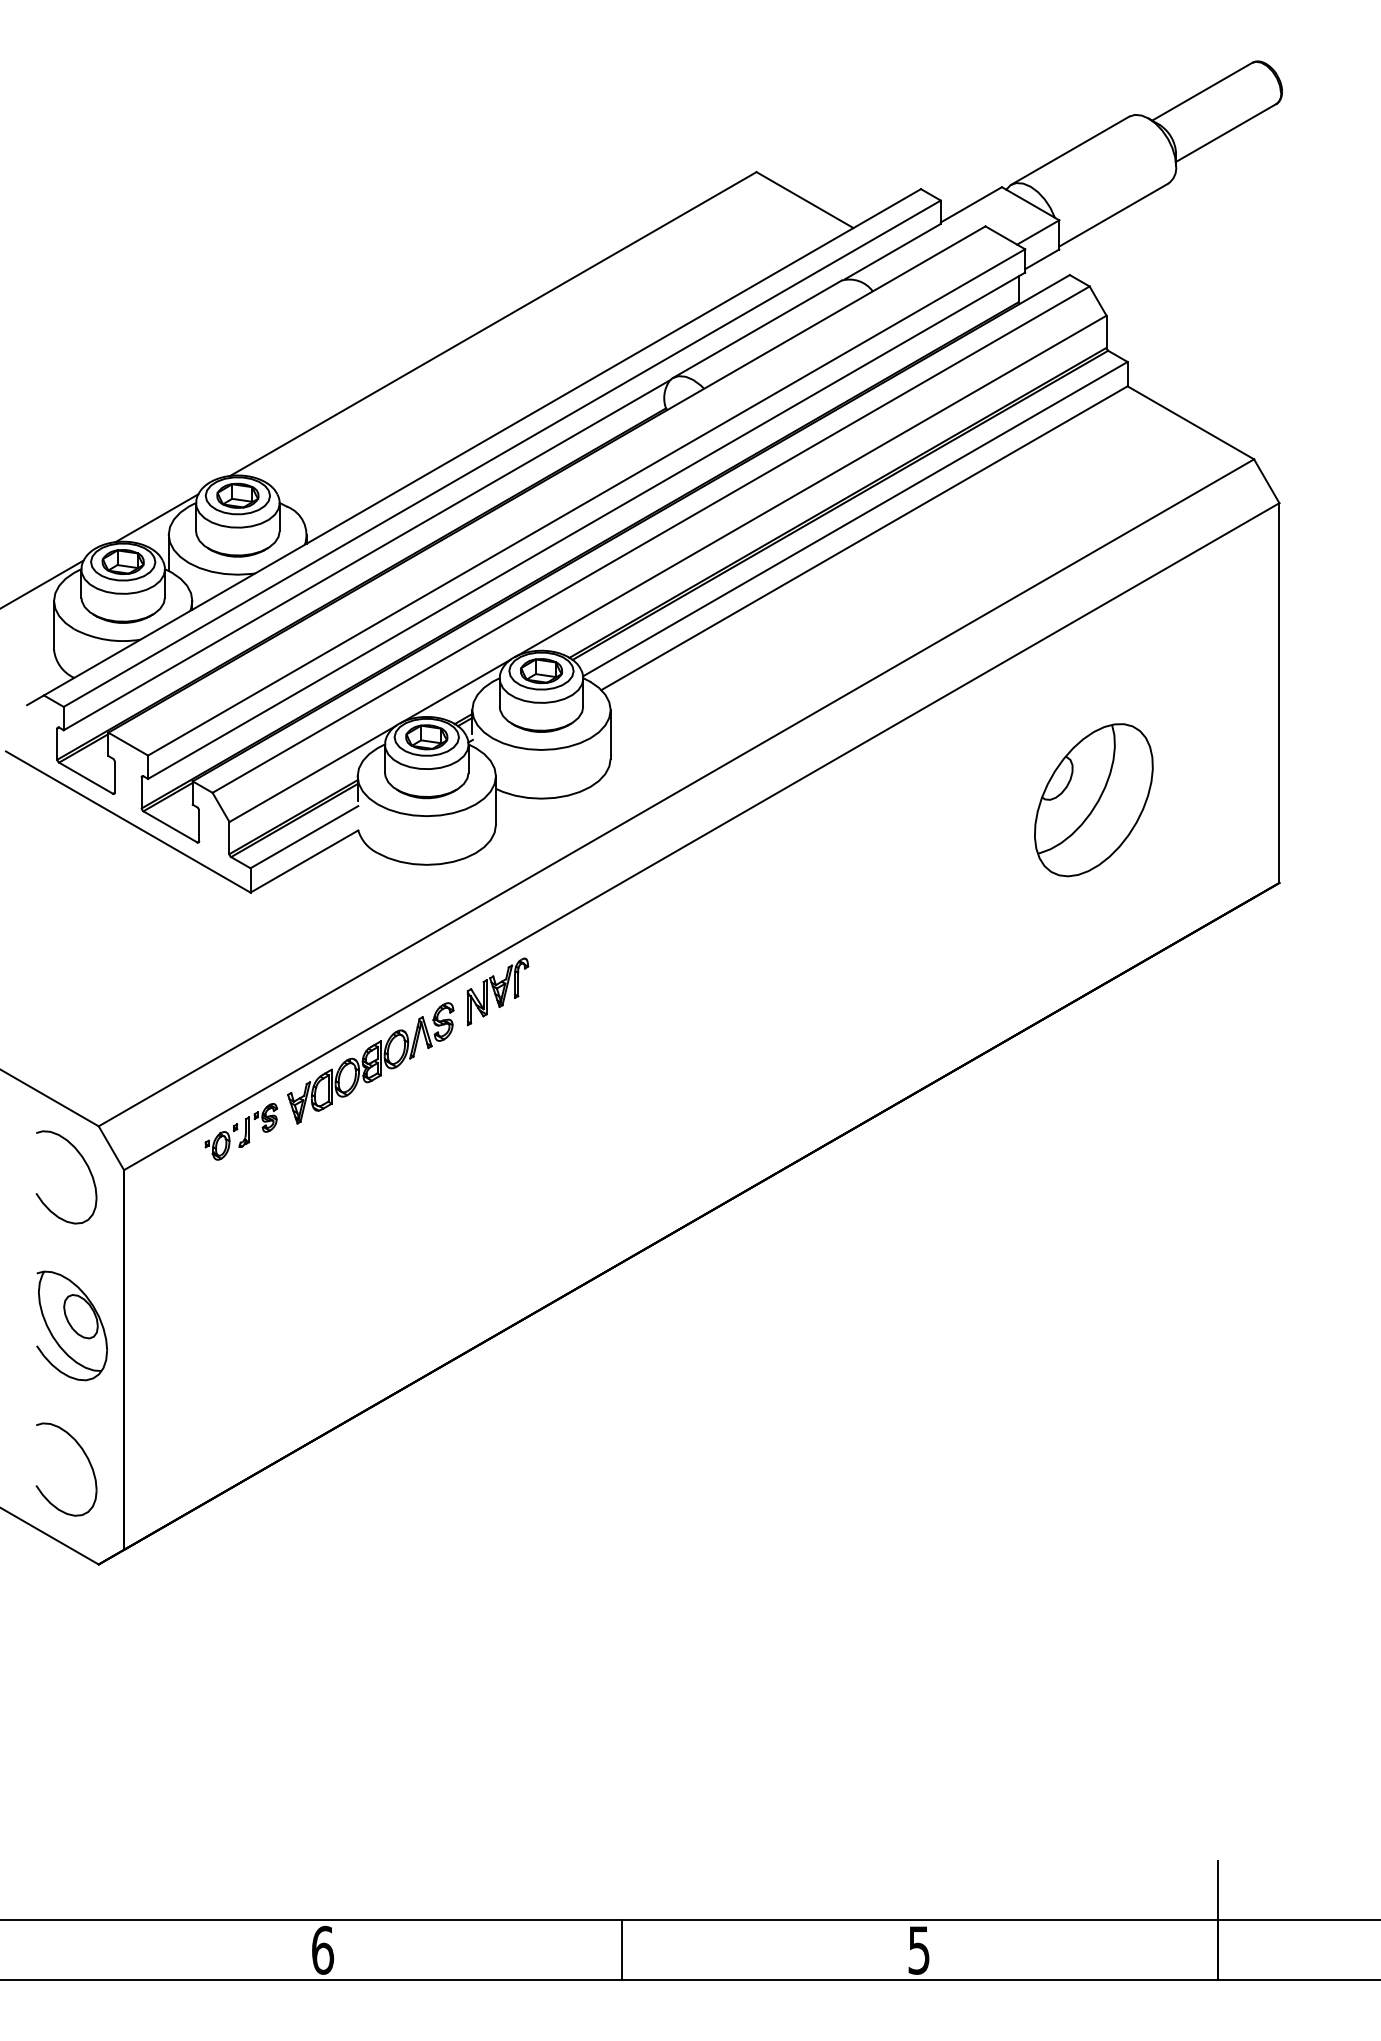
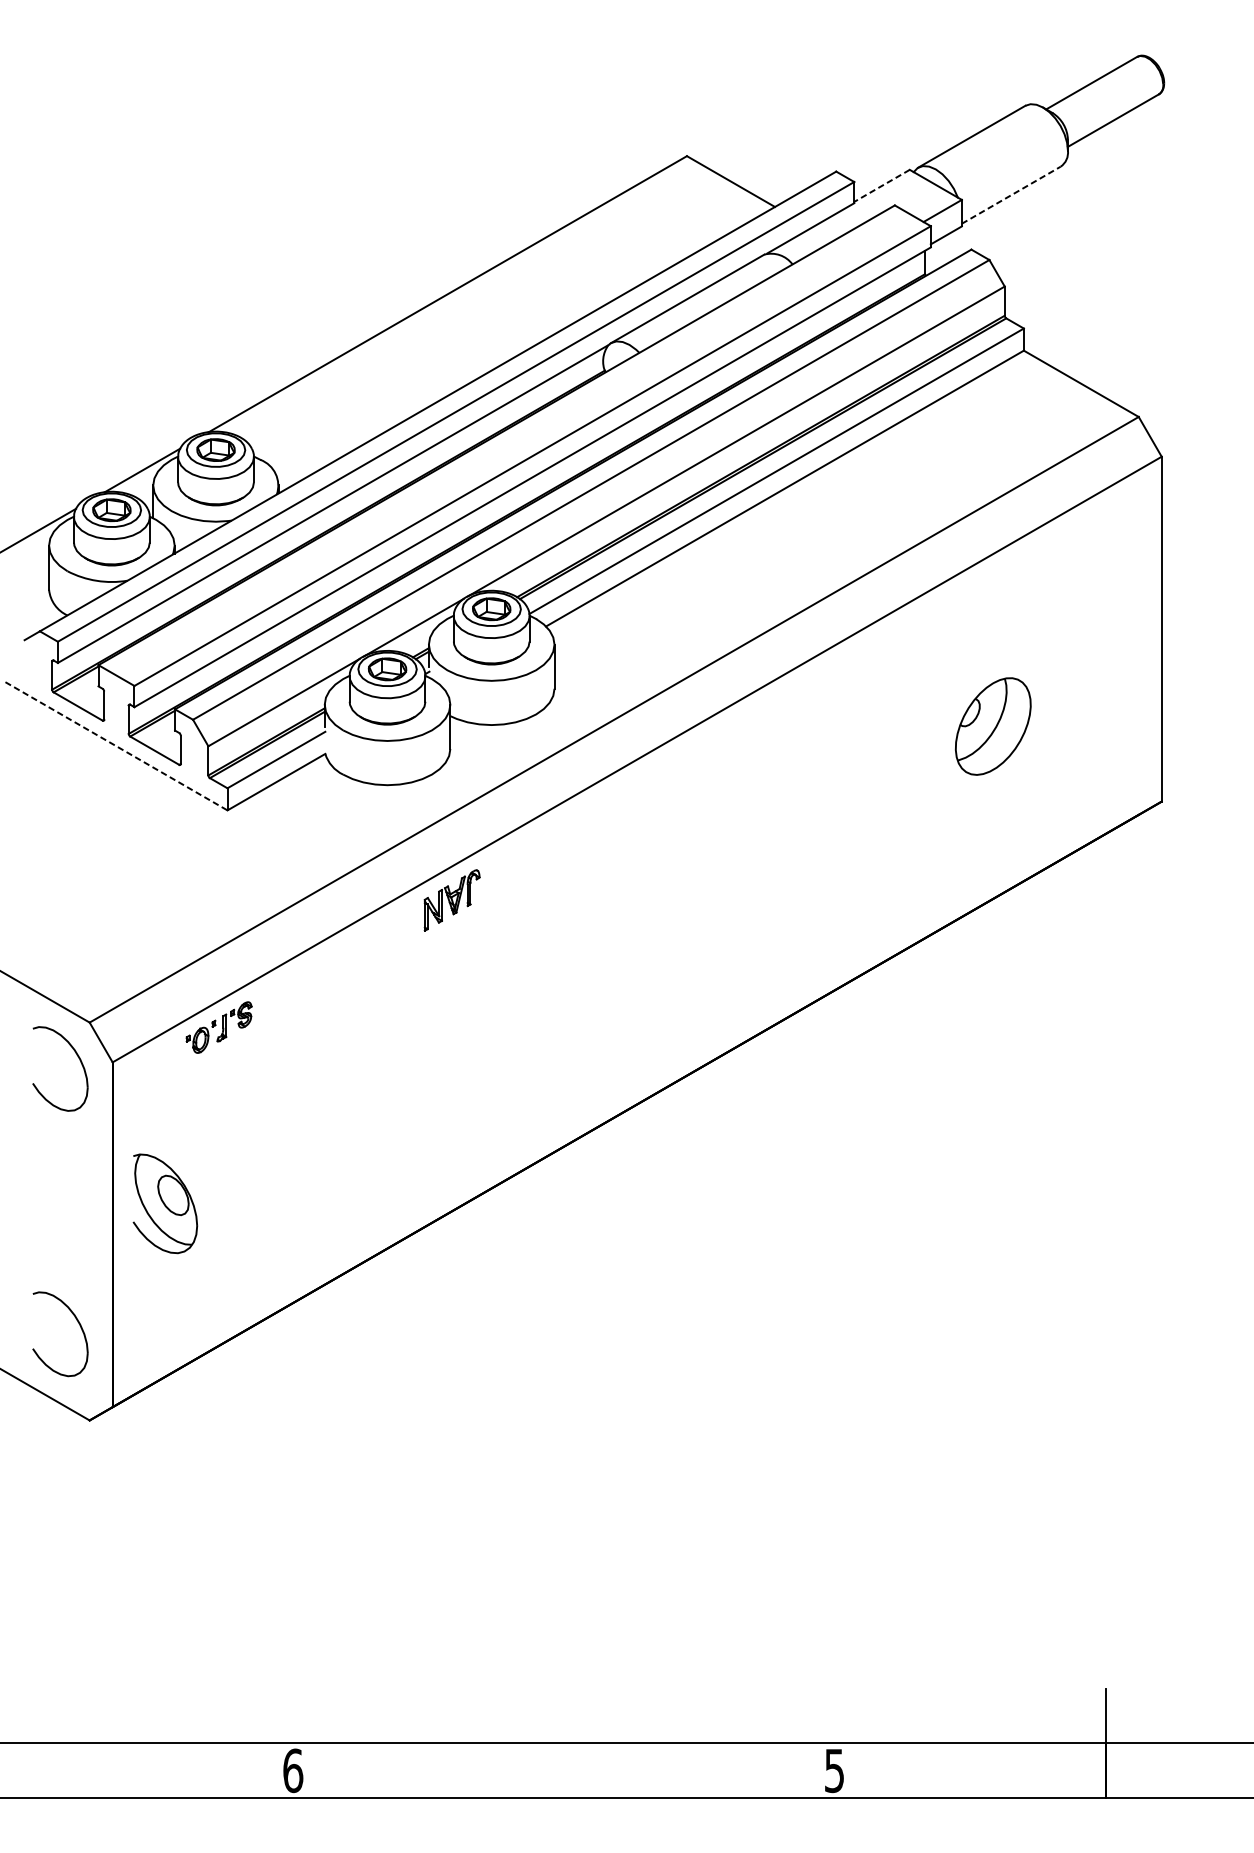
line: (970, 205) -> (881, 186), solid -> dashed
line: (1113, 215) -> (1011, 195), solid -> dashed
part: (1093, 800) -> (992, 726), size x0.7
line: (128, 822) -> (116, 746), solid -> dashed
part: (370, 1063) -> (336, 965), removed
part: (71, 1325) -> (164, 1203), moved
line: (621, 1949) -> (564, 1770), removed

